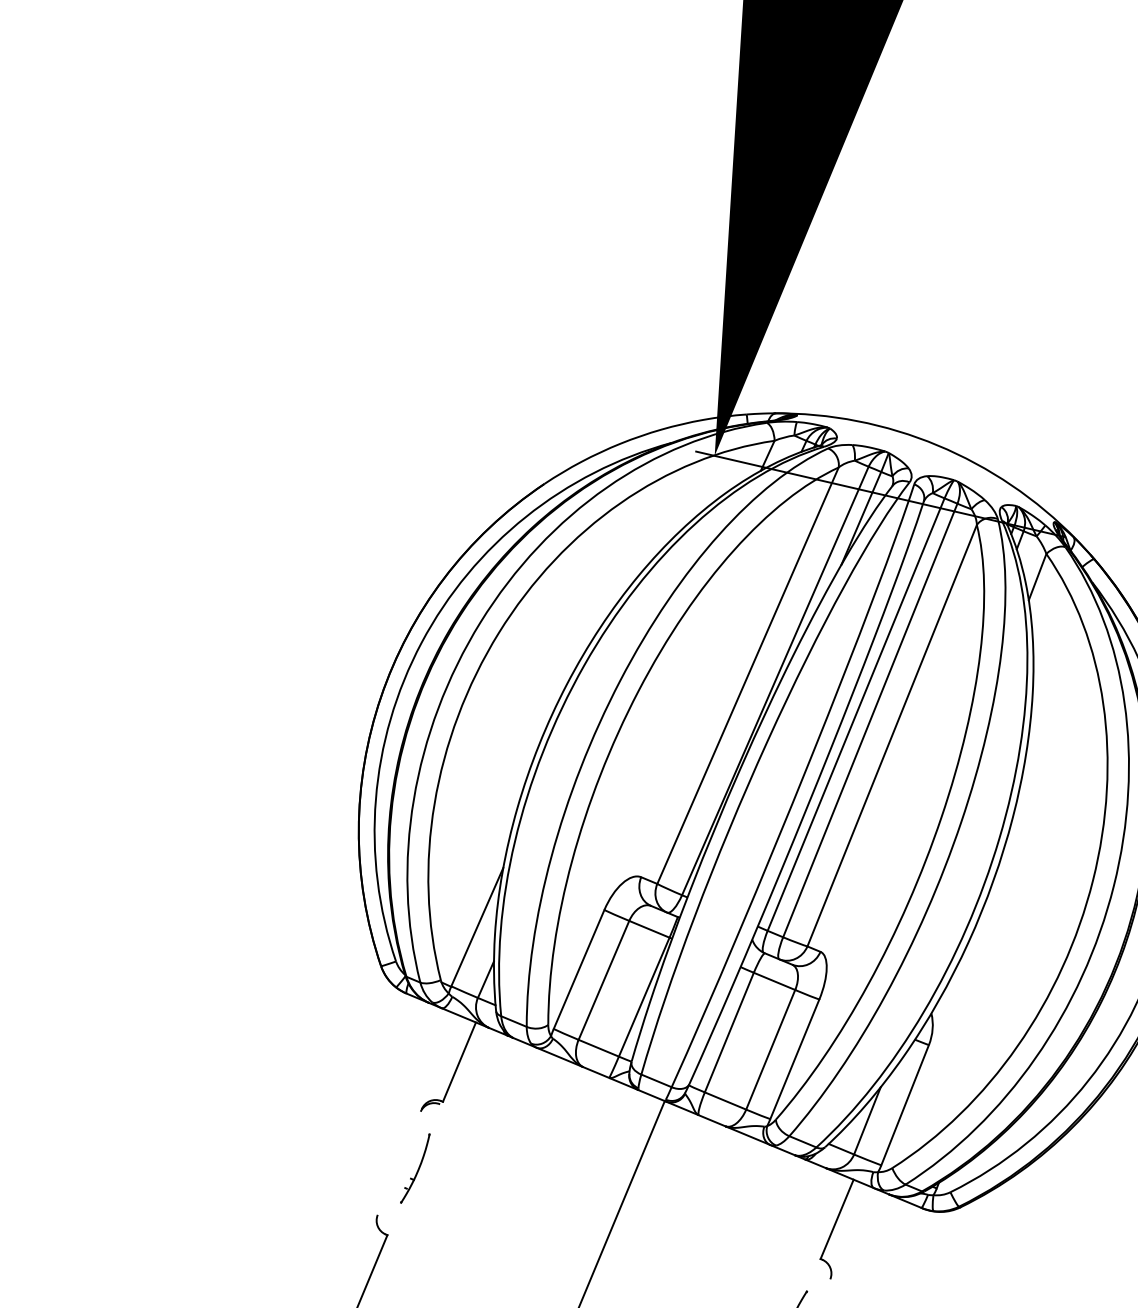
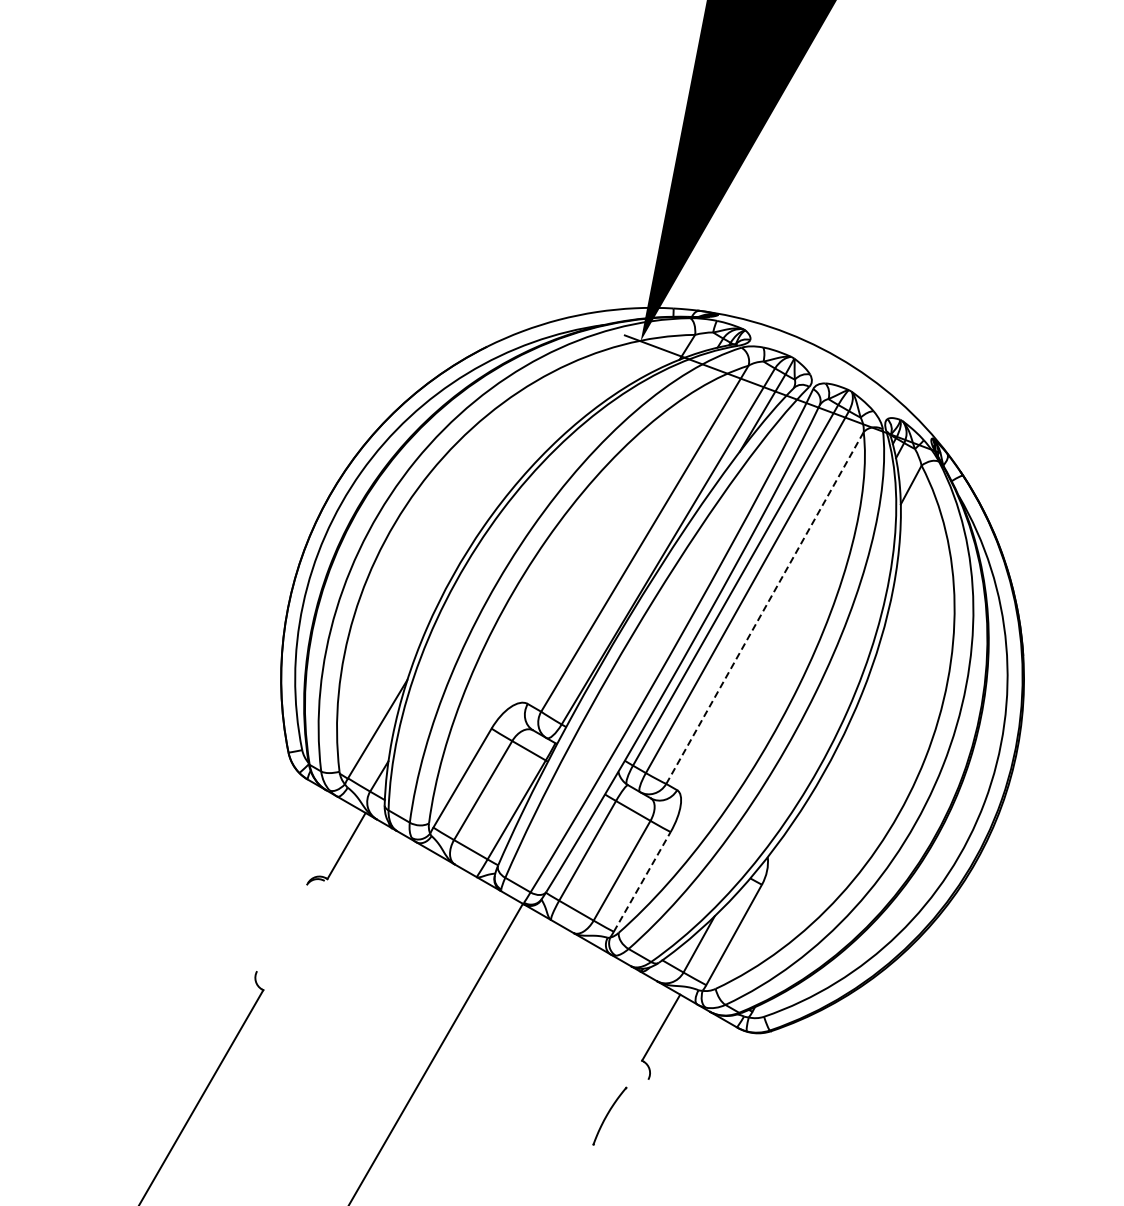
line: (891, 736) -> (764, 608), solid -> dashed
line: (795, 1058) -> (642, 881), solid -> dashed
part: (415, 1168) -> (295, 934), removed

